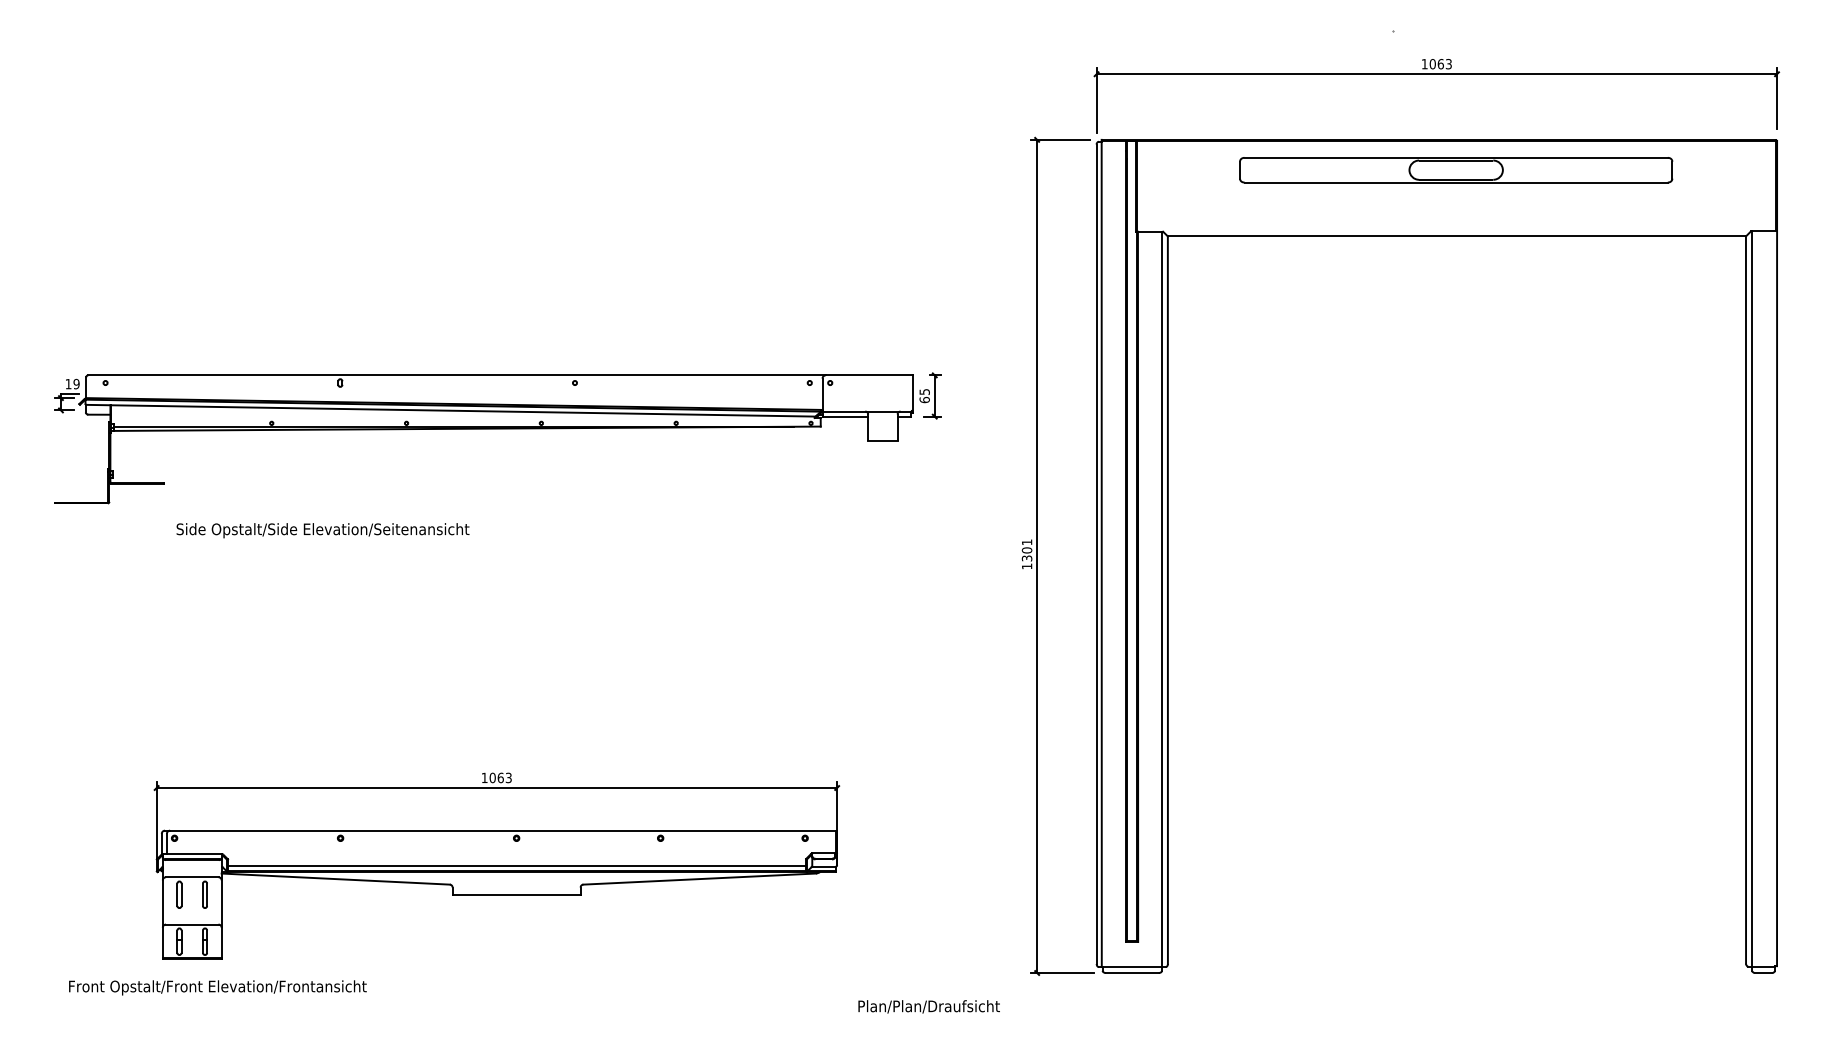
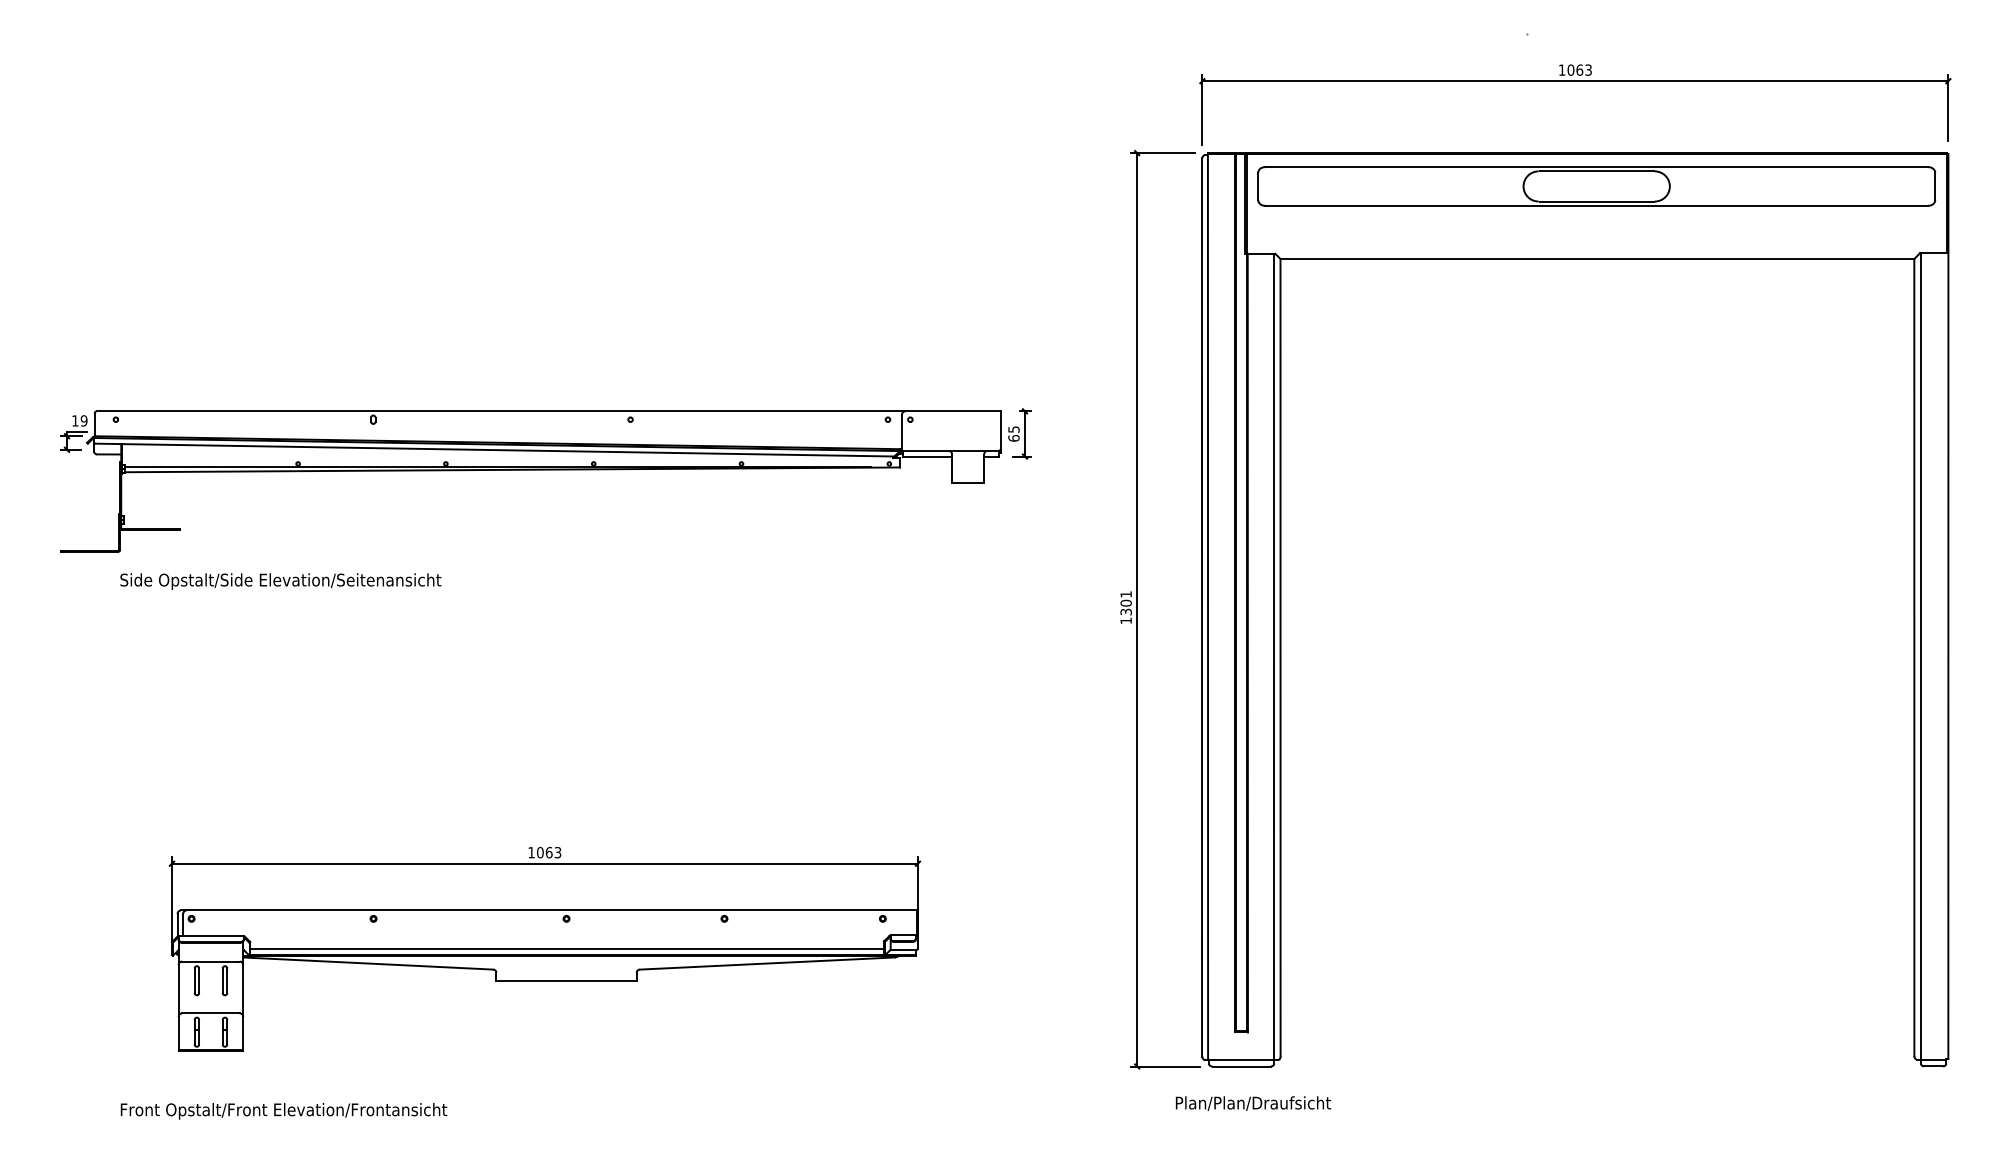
part: (1455, 169) -> (1595, 185), size x1.43
text: (322, 530) -> (280, 581), moved
text: (217, 987) -> (283, 1110), moved
text: (928, 1006) -> (1252, 1103), moved

